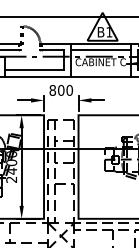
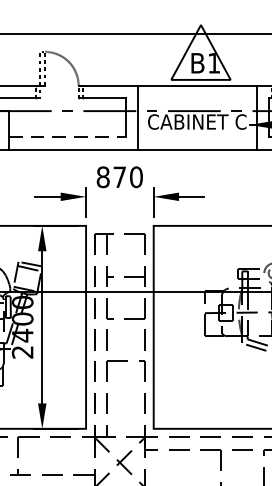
line: (100, 50) -> (196, 98), removed
line: (34, 70) -> (67, 138), solid -> dashed
text: (61, 90) -> (120, 177), 800 -> 870

